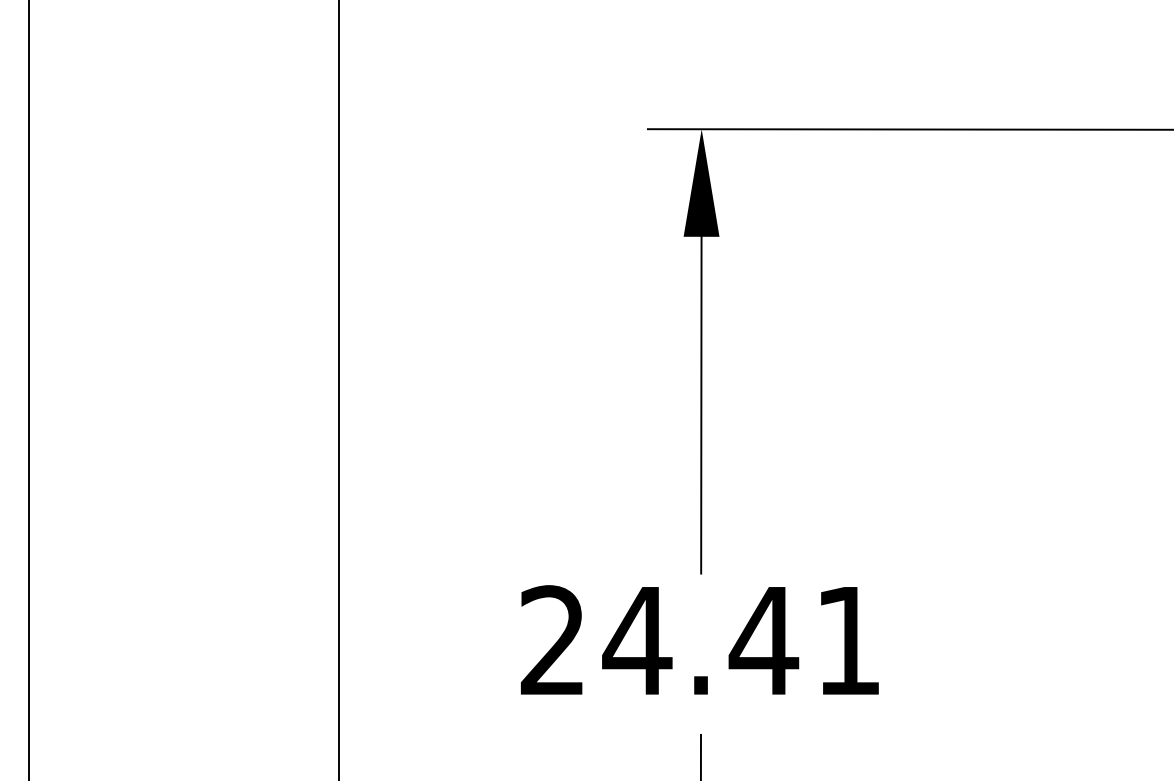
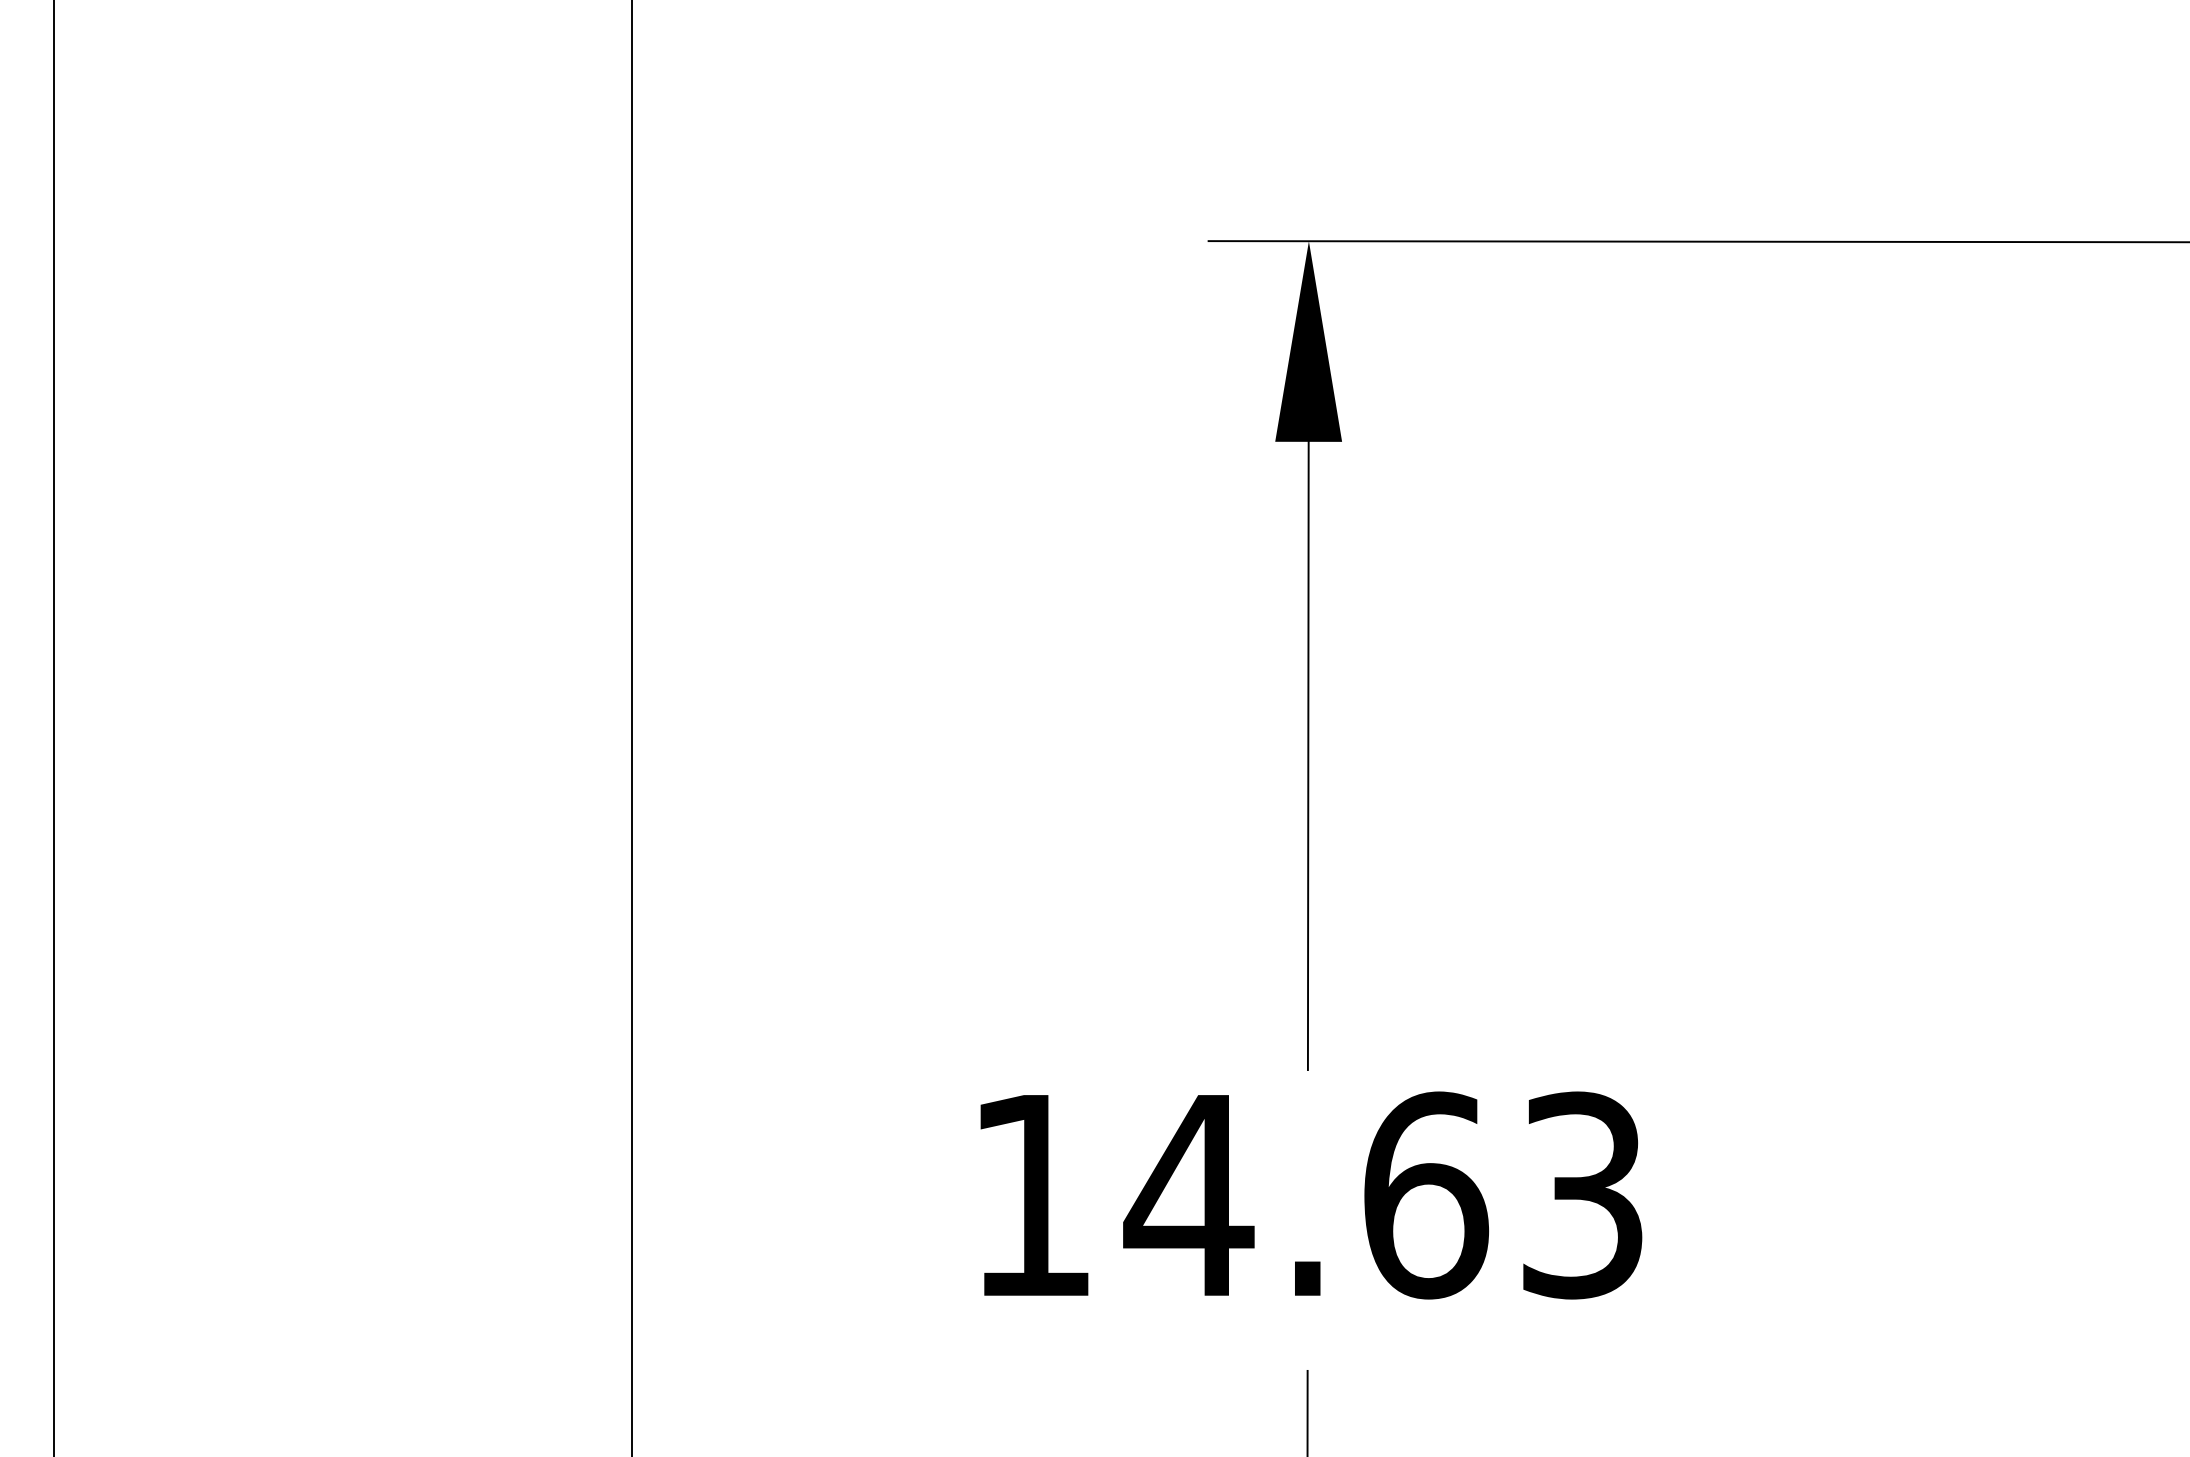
text: (700, 640) -> (1306, 1194), 24.41 -> 14.63

